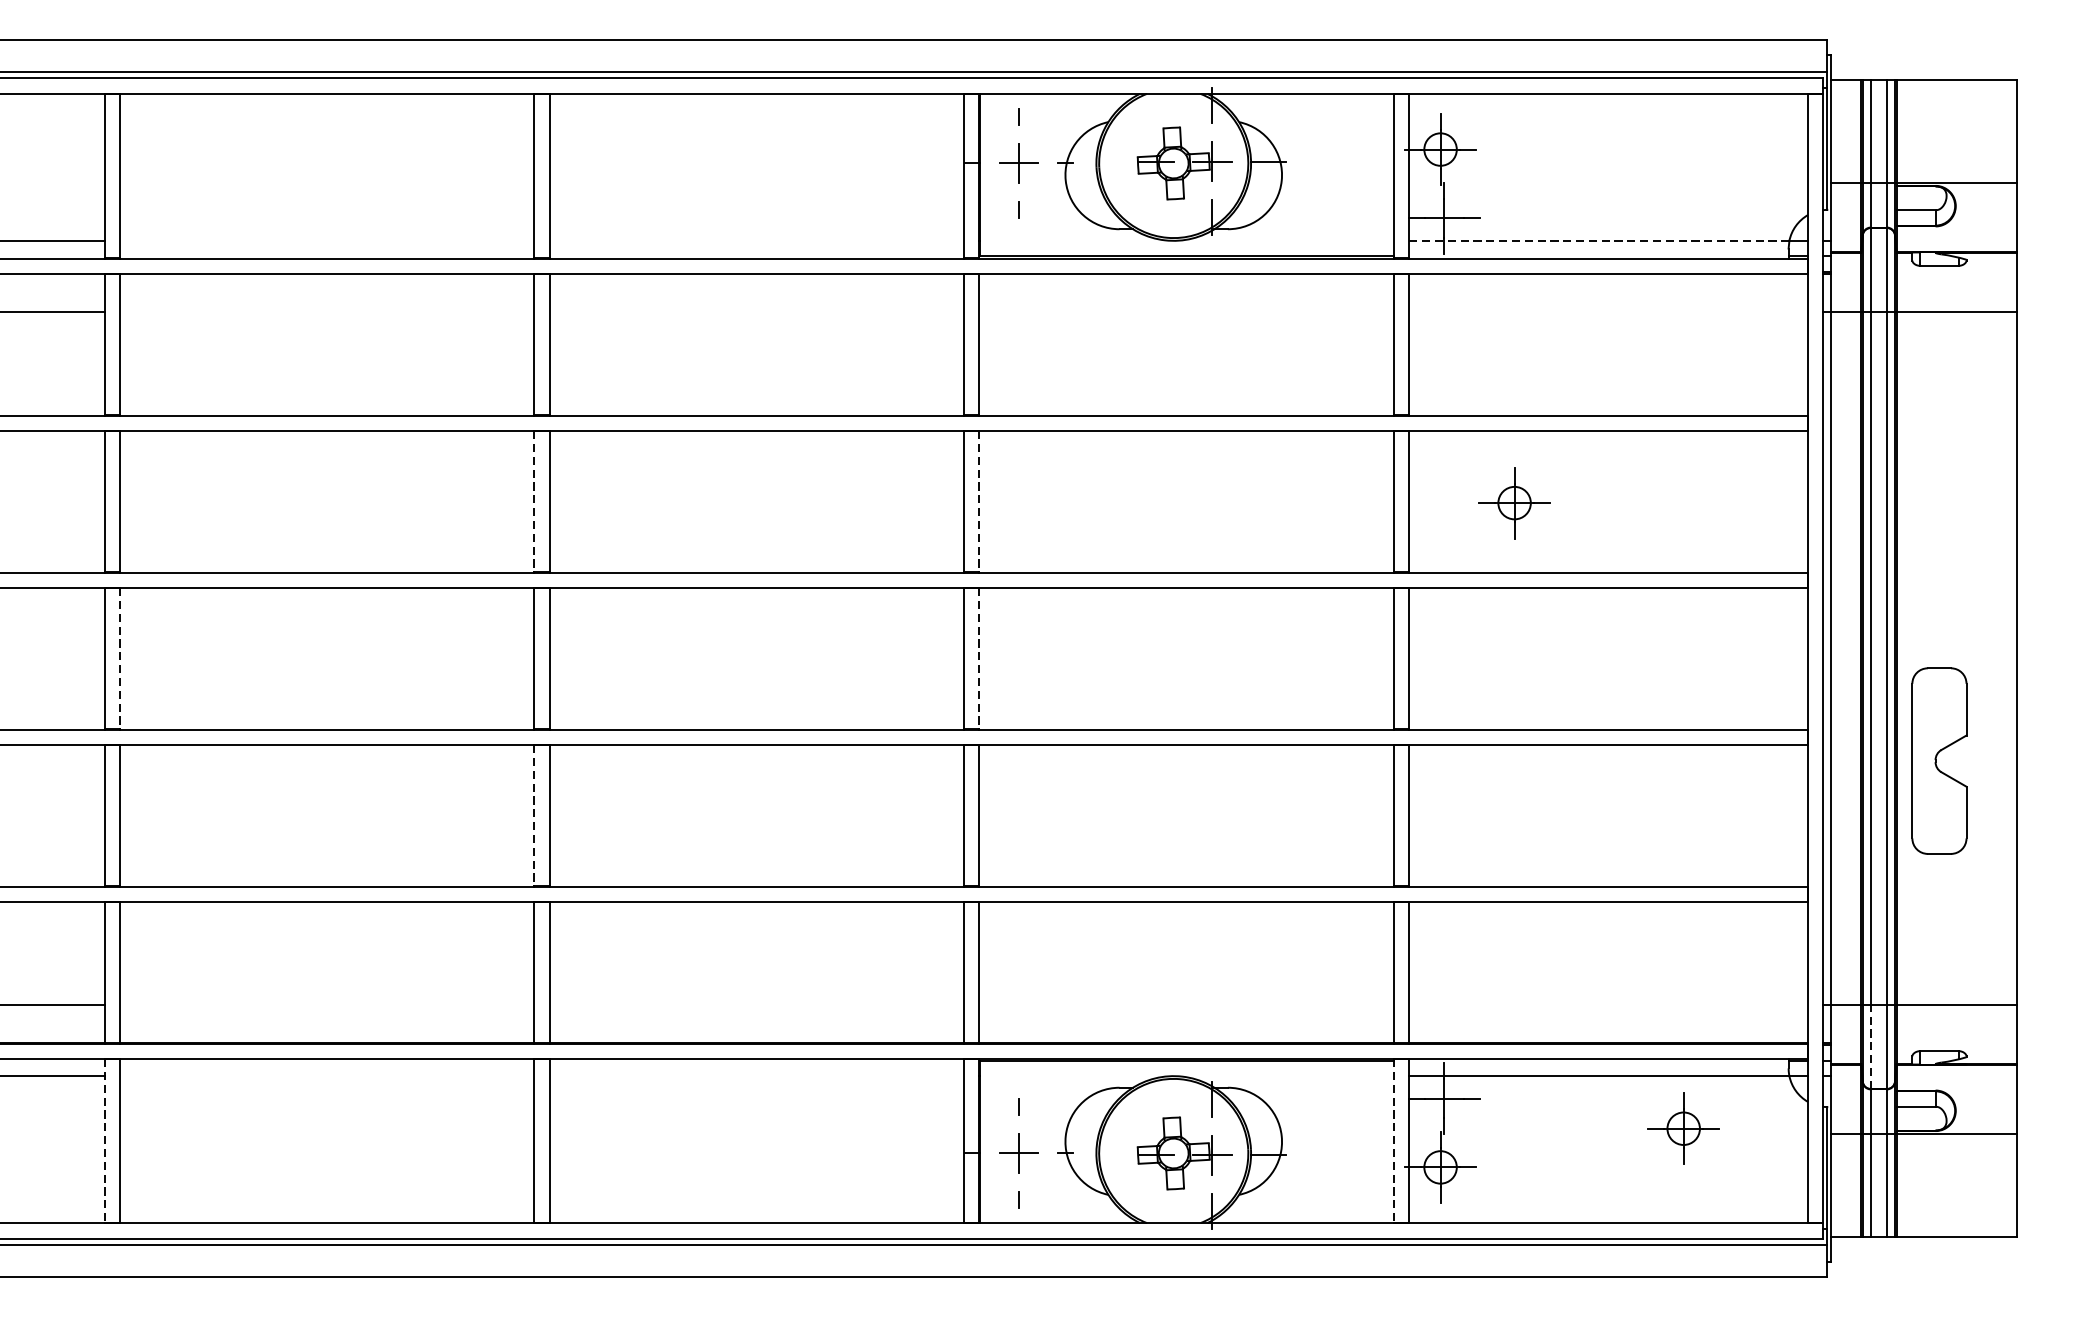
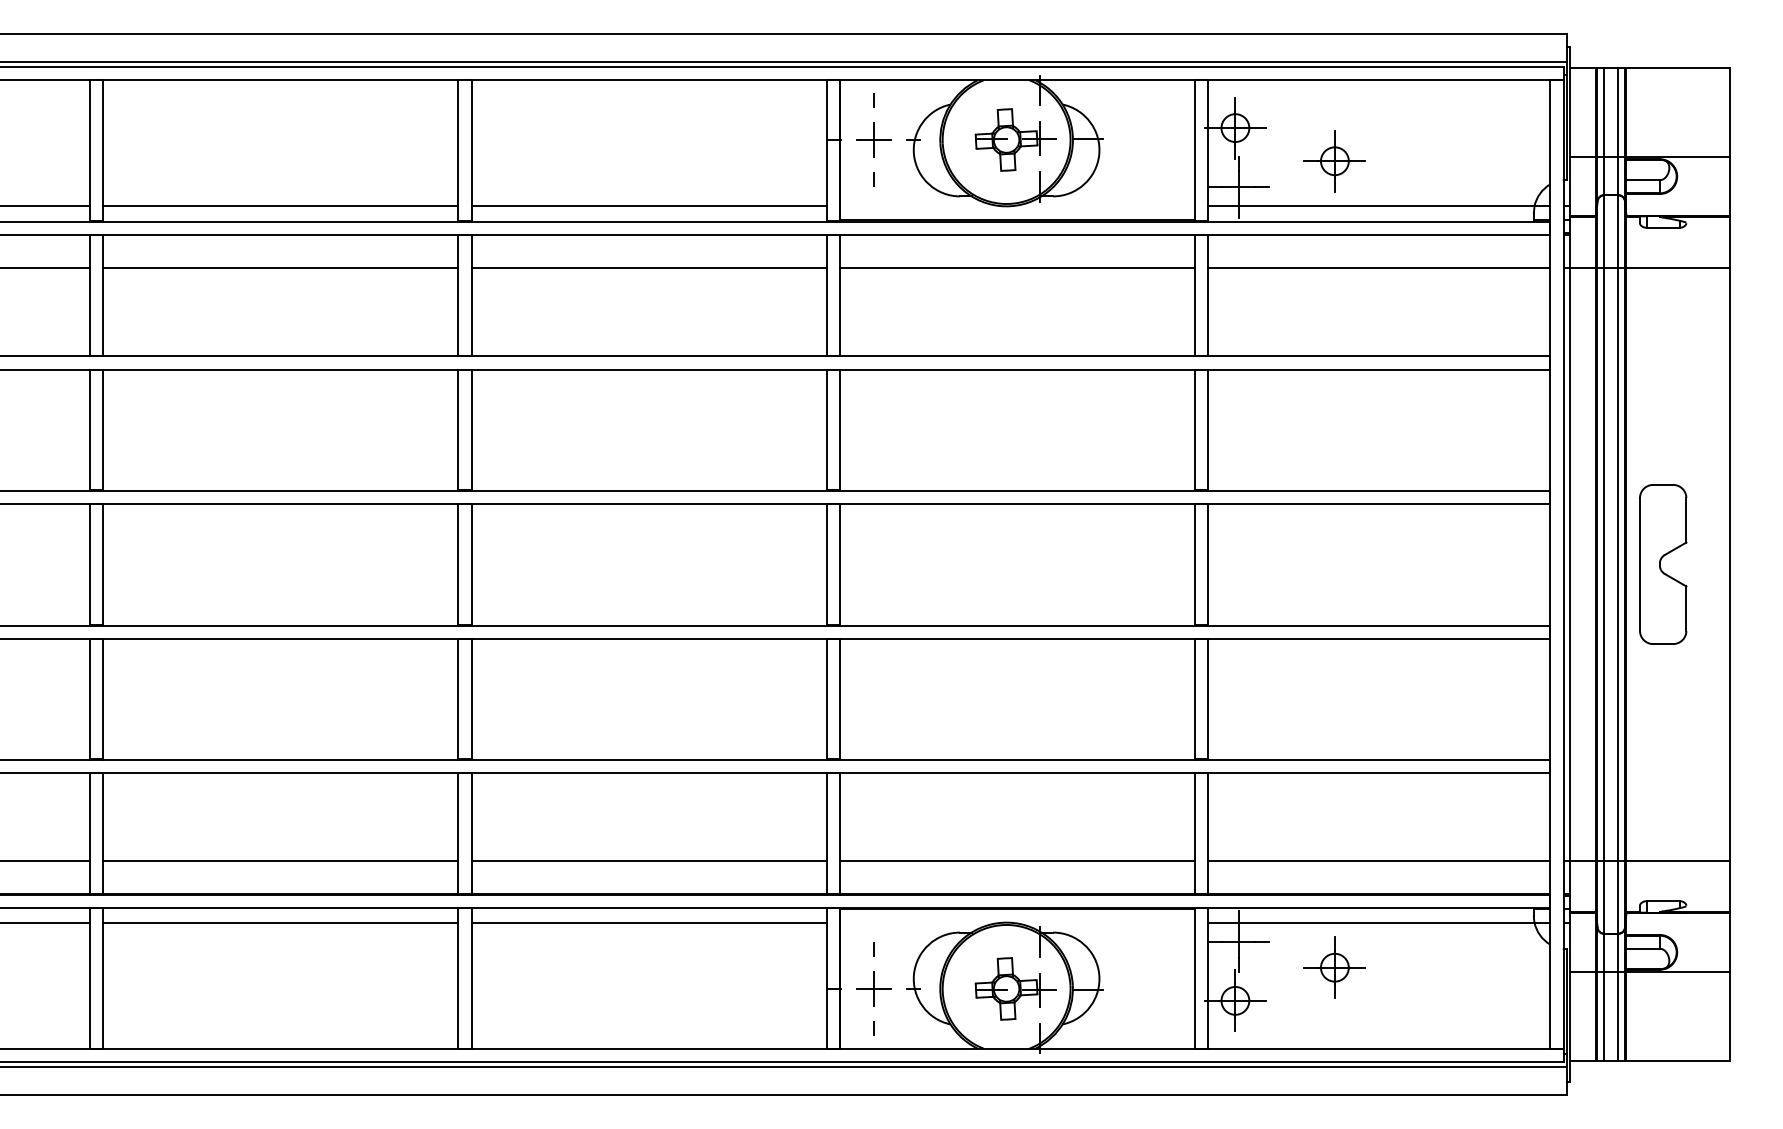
line: (326, 241) -> (280, 206), added
line: (756, 241) -> (648, 206), added
line: (1598, 241) -> (1370, 206), dashed -> solid
line: (326, 312) -> (280, 267), added
line: (756, 312) -> (648, 267), added
line: (1186, 312) -> (1017, 267), added
line: (1608, 312) -> (1379, 267), added
line: (534, 502) -> (458, 430), dashed -> solid
line: (978, 502) -> (839, 430), dashed -> solid
part: (1514, 503) -> (1334, 161), moved
line: (120, 658) -> (103, 564), dashed -> solid
line: (978, 658) -> (839, 564), dashed -> solid
part: (1939, 761) -> (1663, 564), moved
line: (534, 815) -> (458, 699), dashed -> solid
line: (326, 1004) -> (280, 861), added
line: (756, 1004) -> (648, 861), added
line: (1186, 1004) -> (1017, 861), added
line: (1608, 1004) -> (1379, 861), added
line: (1871, 1045) -> (1604, 896), dashed -> solid
line: (326, 1075) -> (280, 922), added
line: (756, 1075) -> (648, 922), added
part: (1683, 1128) -> (1334, 967), moved
line: (104, 1141) -> (89, 978), dashed -> solid
line: (1394, 1141) -> (1195, 978), dashed -> solid

